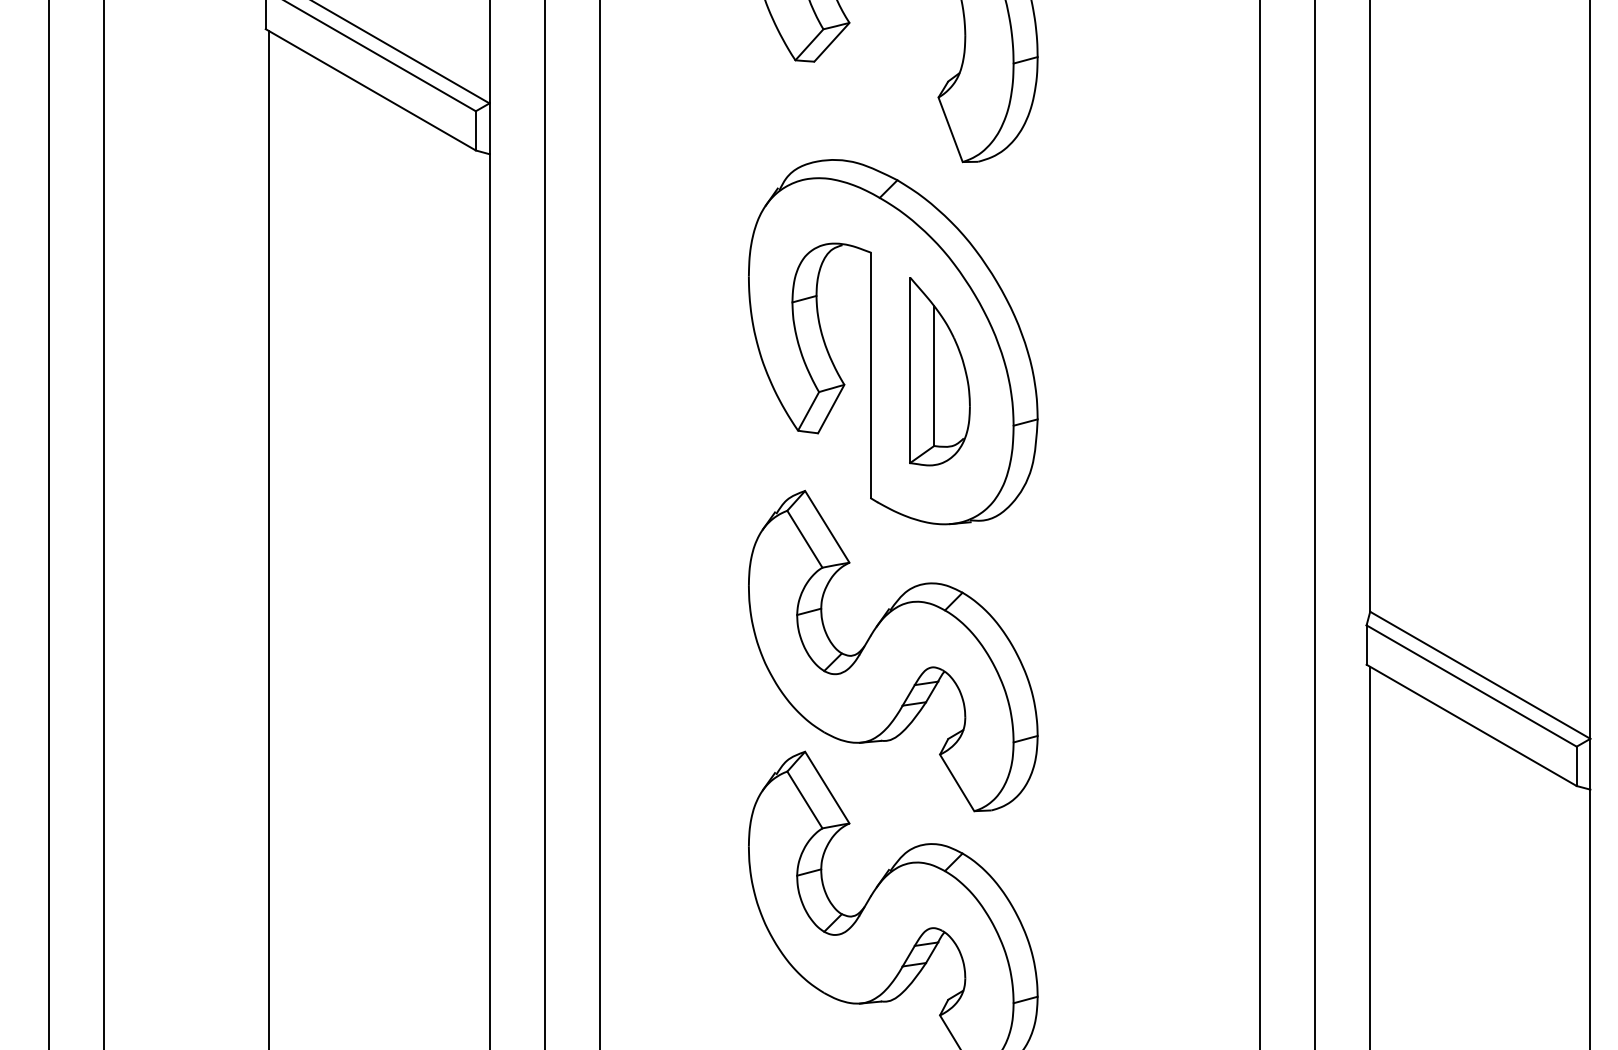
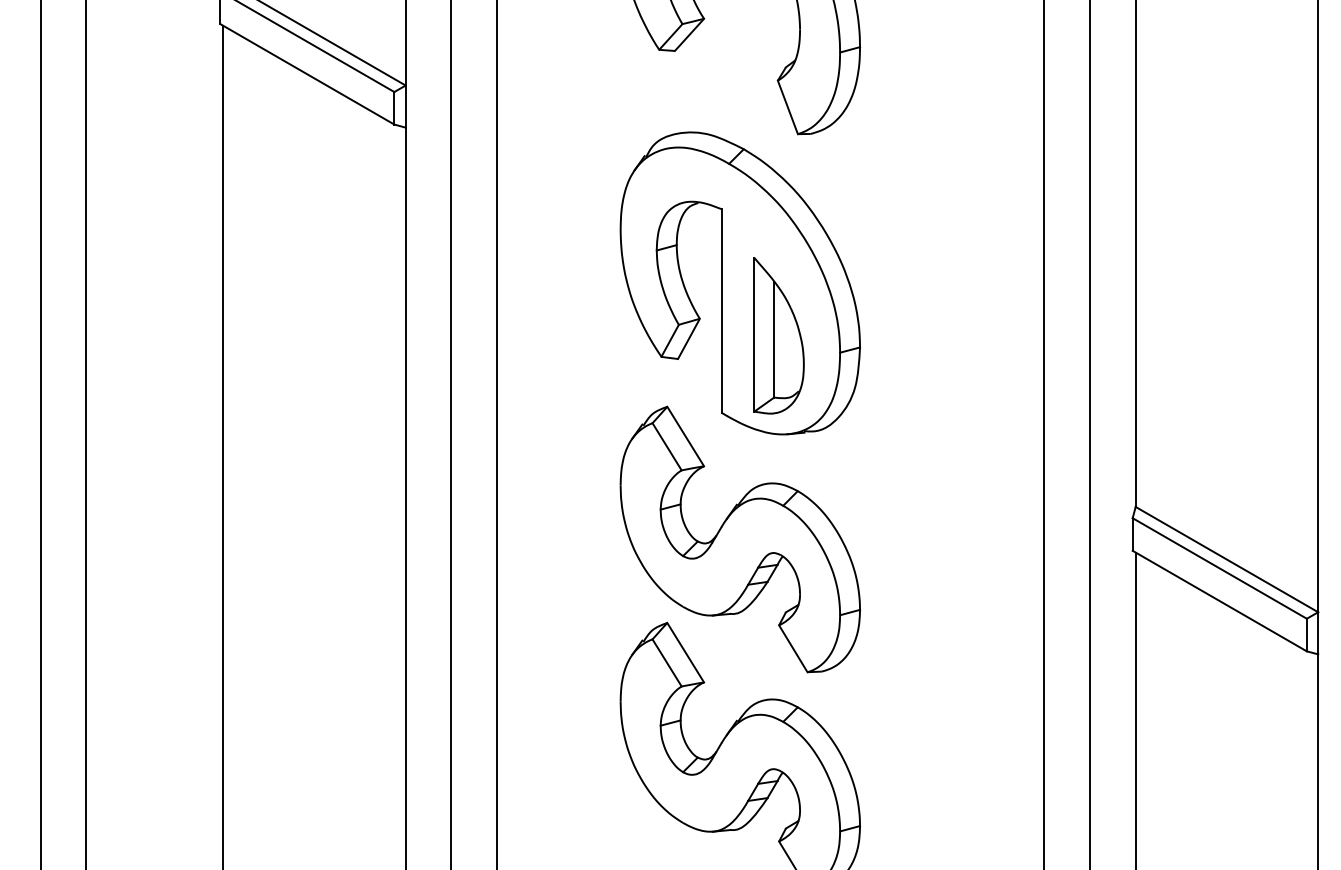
part: (939, 371) -> (778, 335), moved

